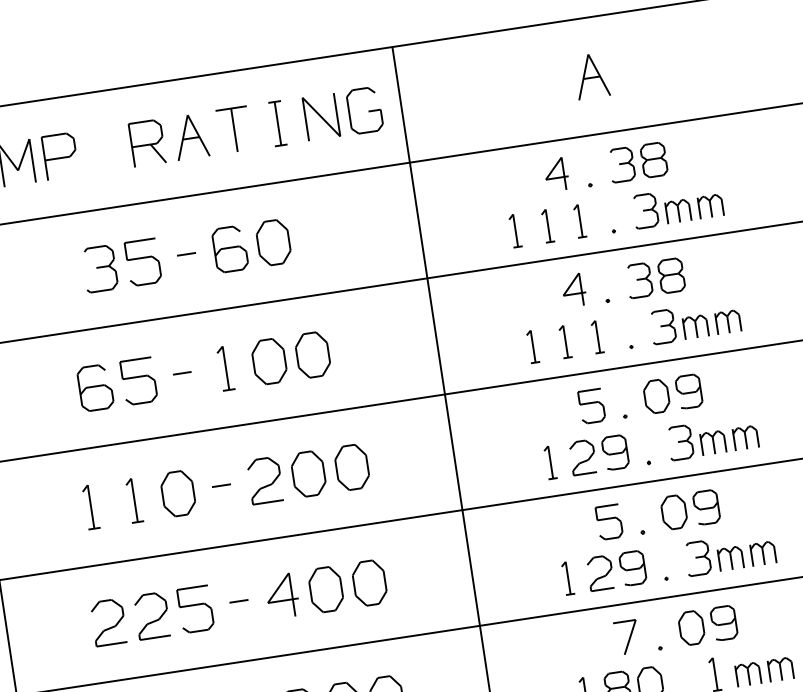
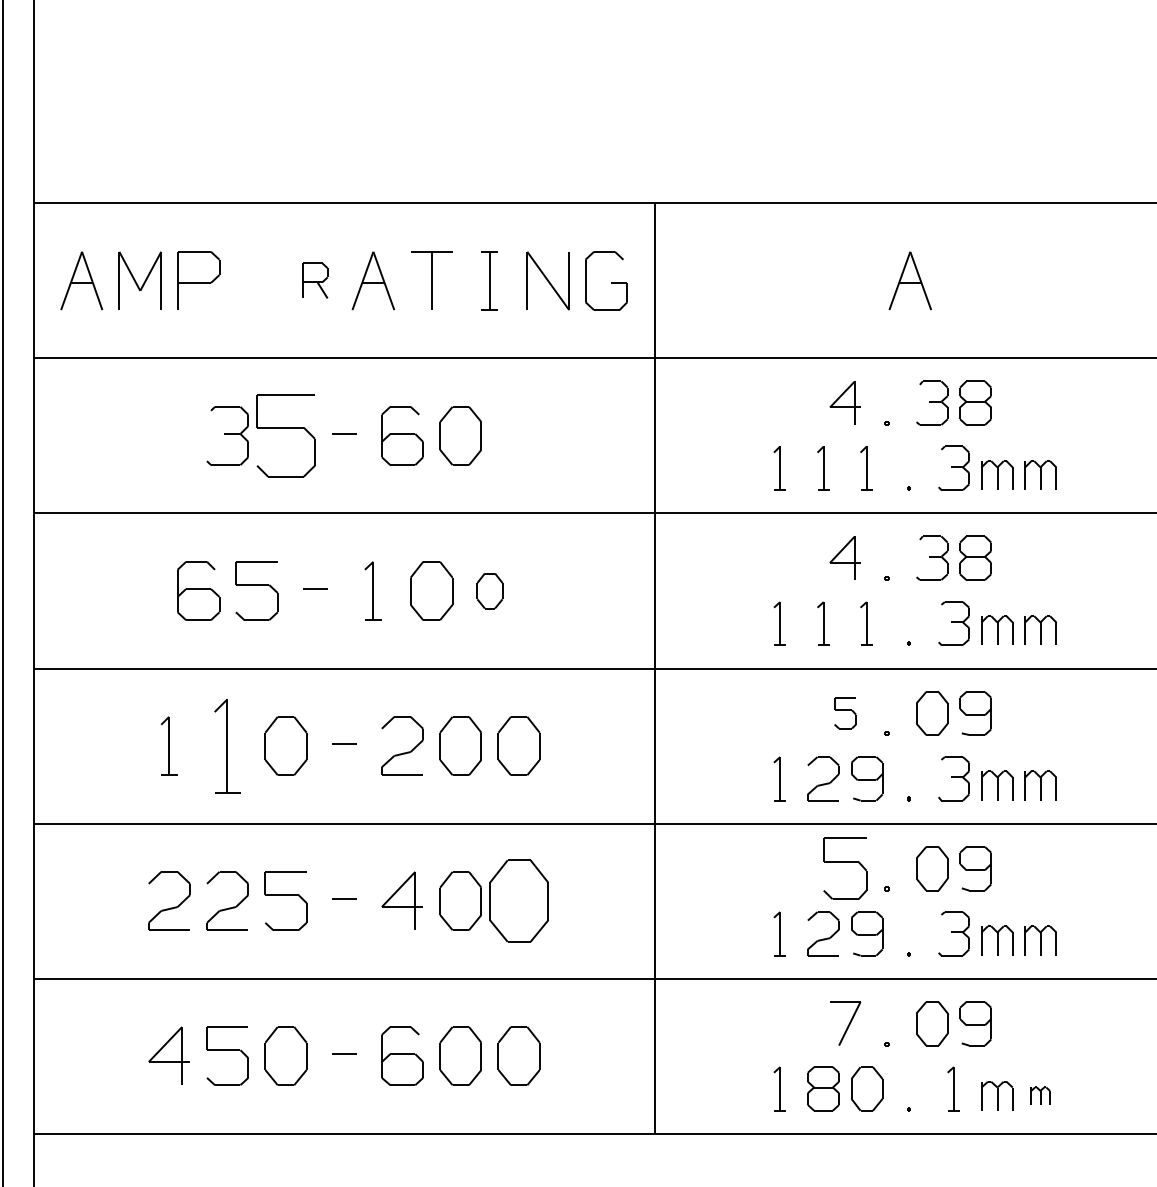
part: (146, 143) -> (314, 280), size x0.6
part: (142, 262) -> (285, 435), size x1.4
part: (312, 354) -> (489, 590), size x0.6
part: (592, 406) -> (845, 713), size x0.7
part: (134, 499) -> (227, 745), size x1.6
part: (609, 521) -> (845, 868), size x1.4
part: (369, 582) -> (518, 900), size x1.4
part: (780, 669) -> (1040, 1095), size x0.6

